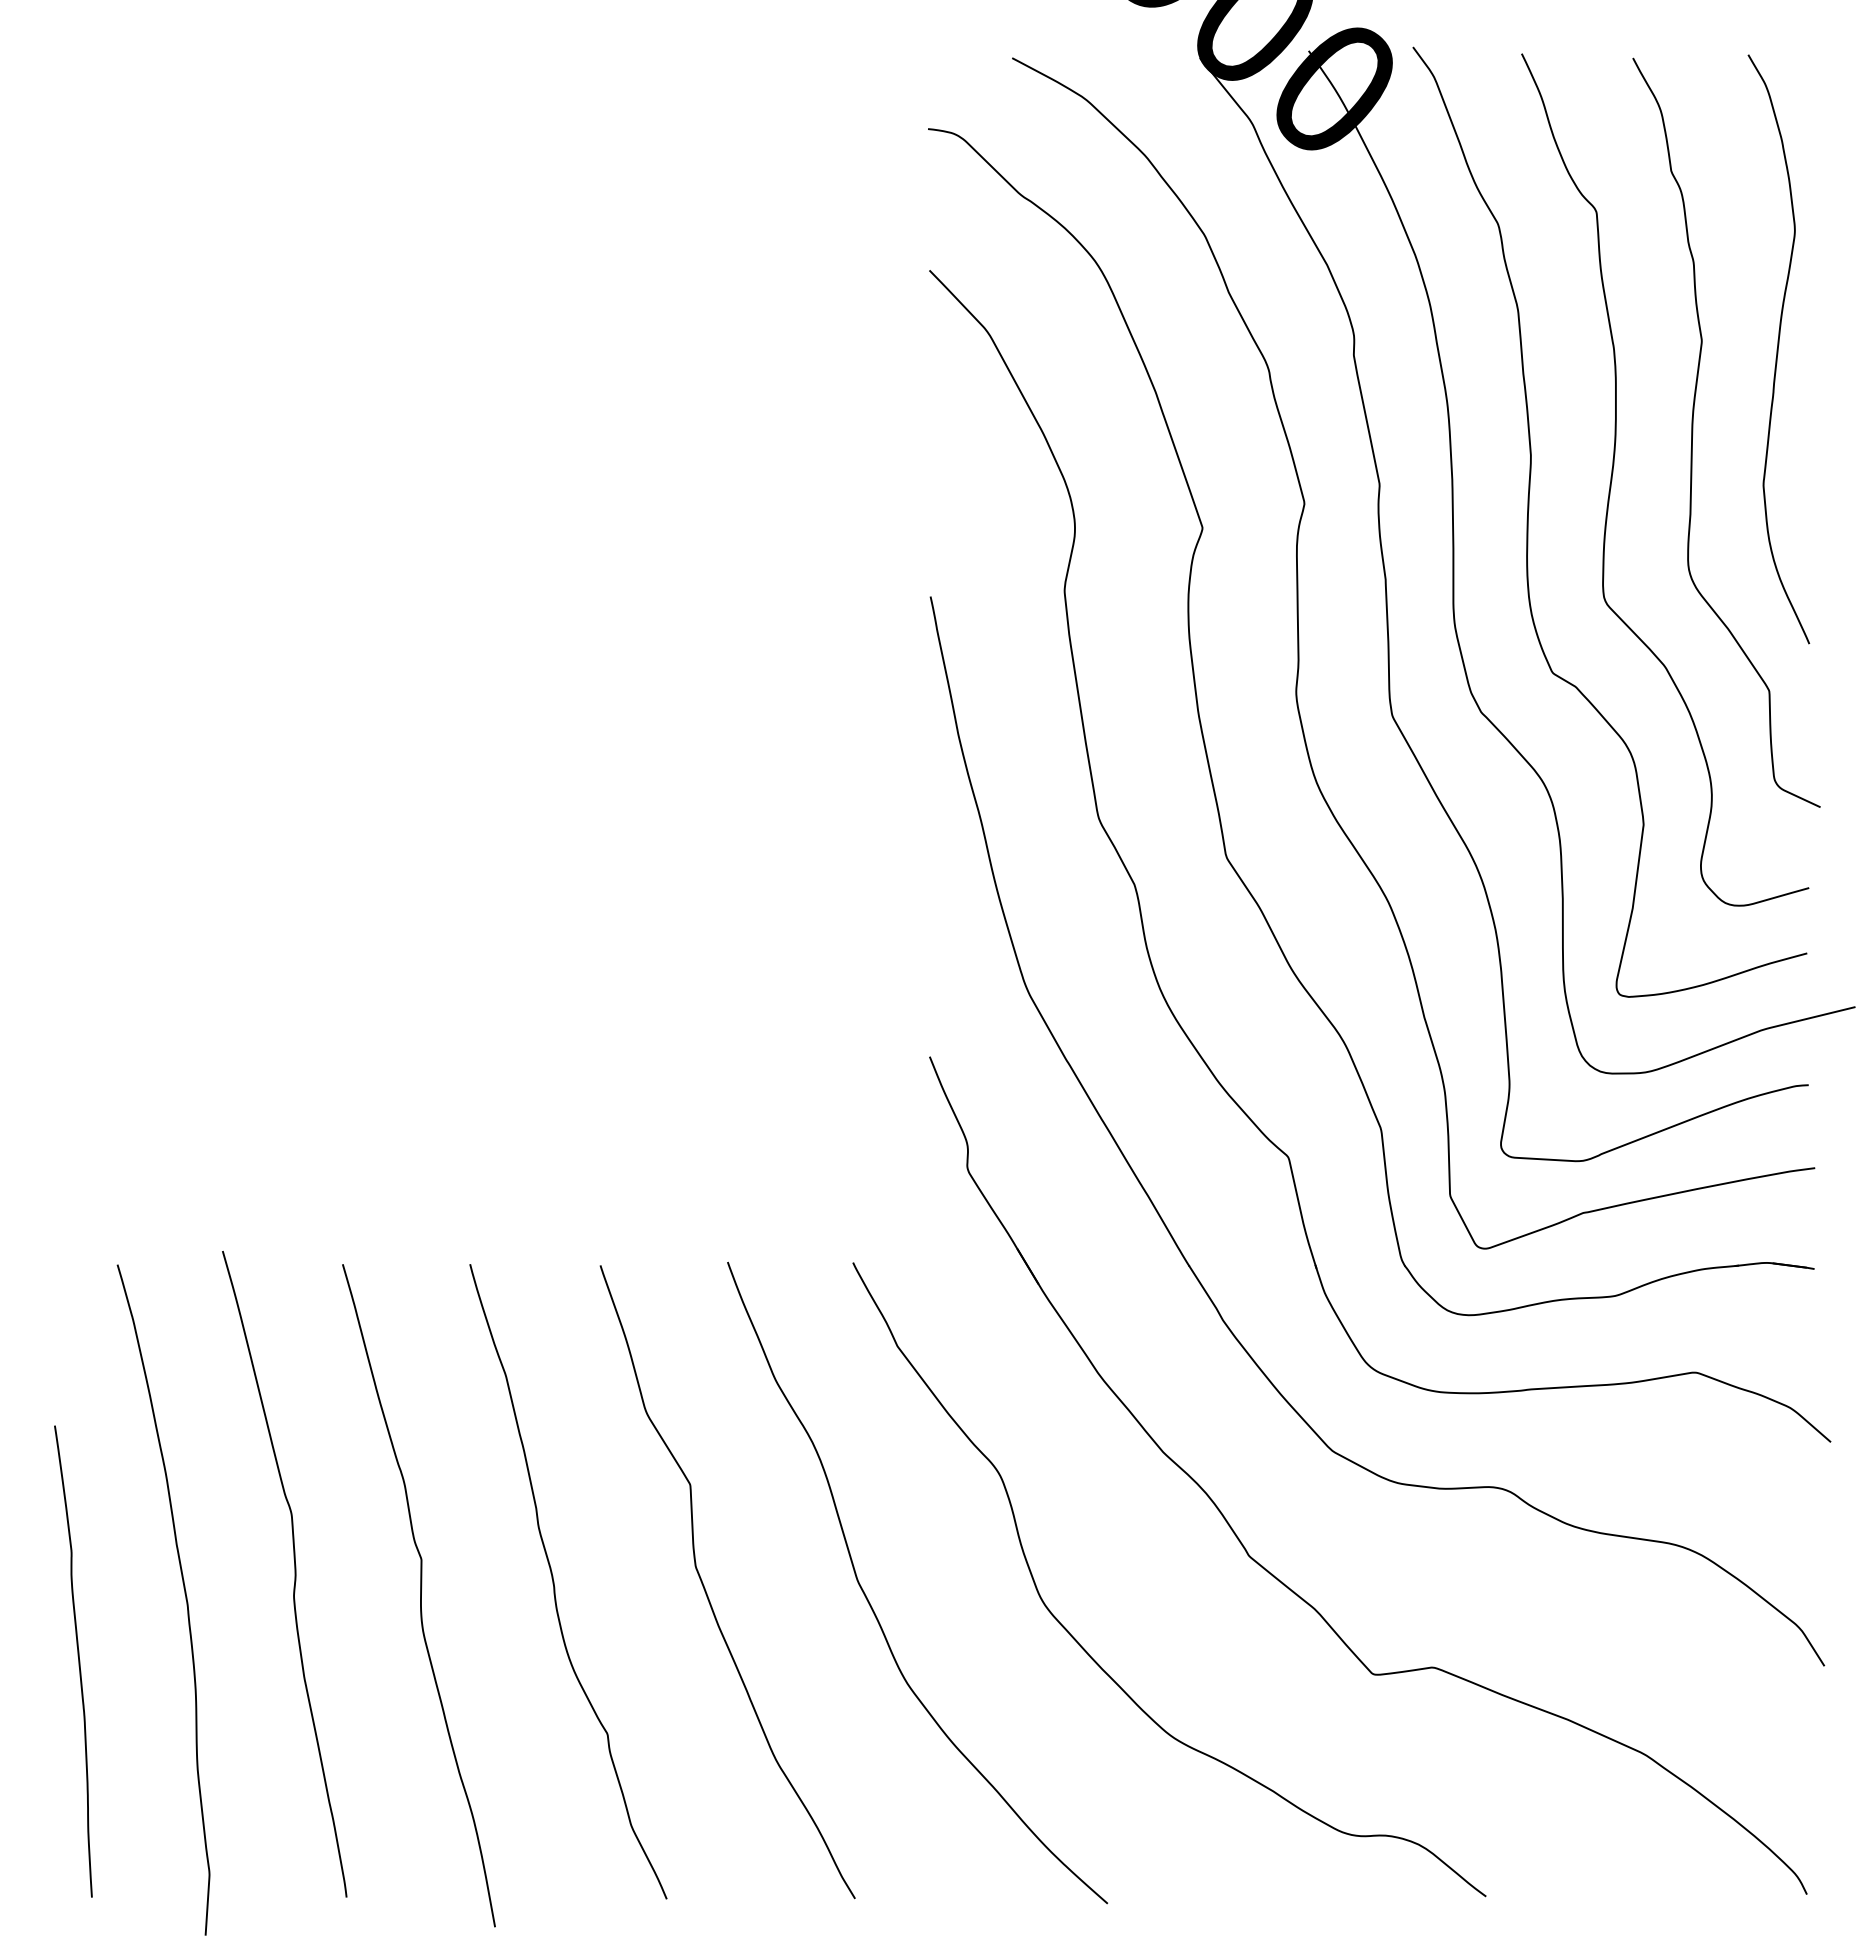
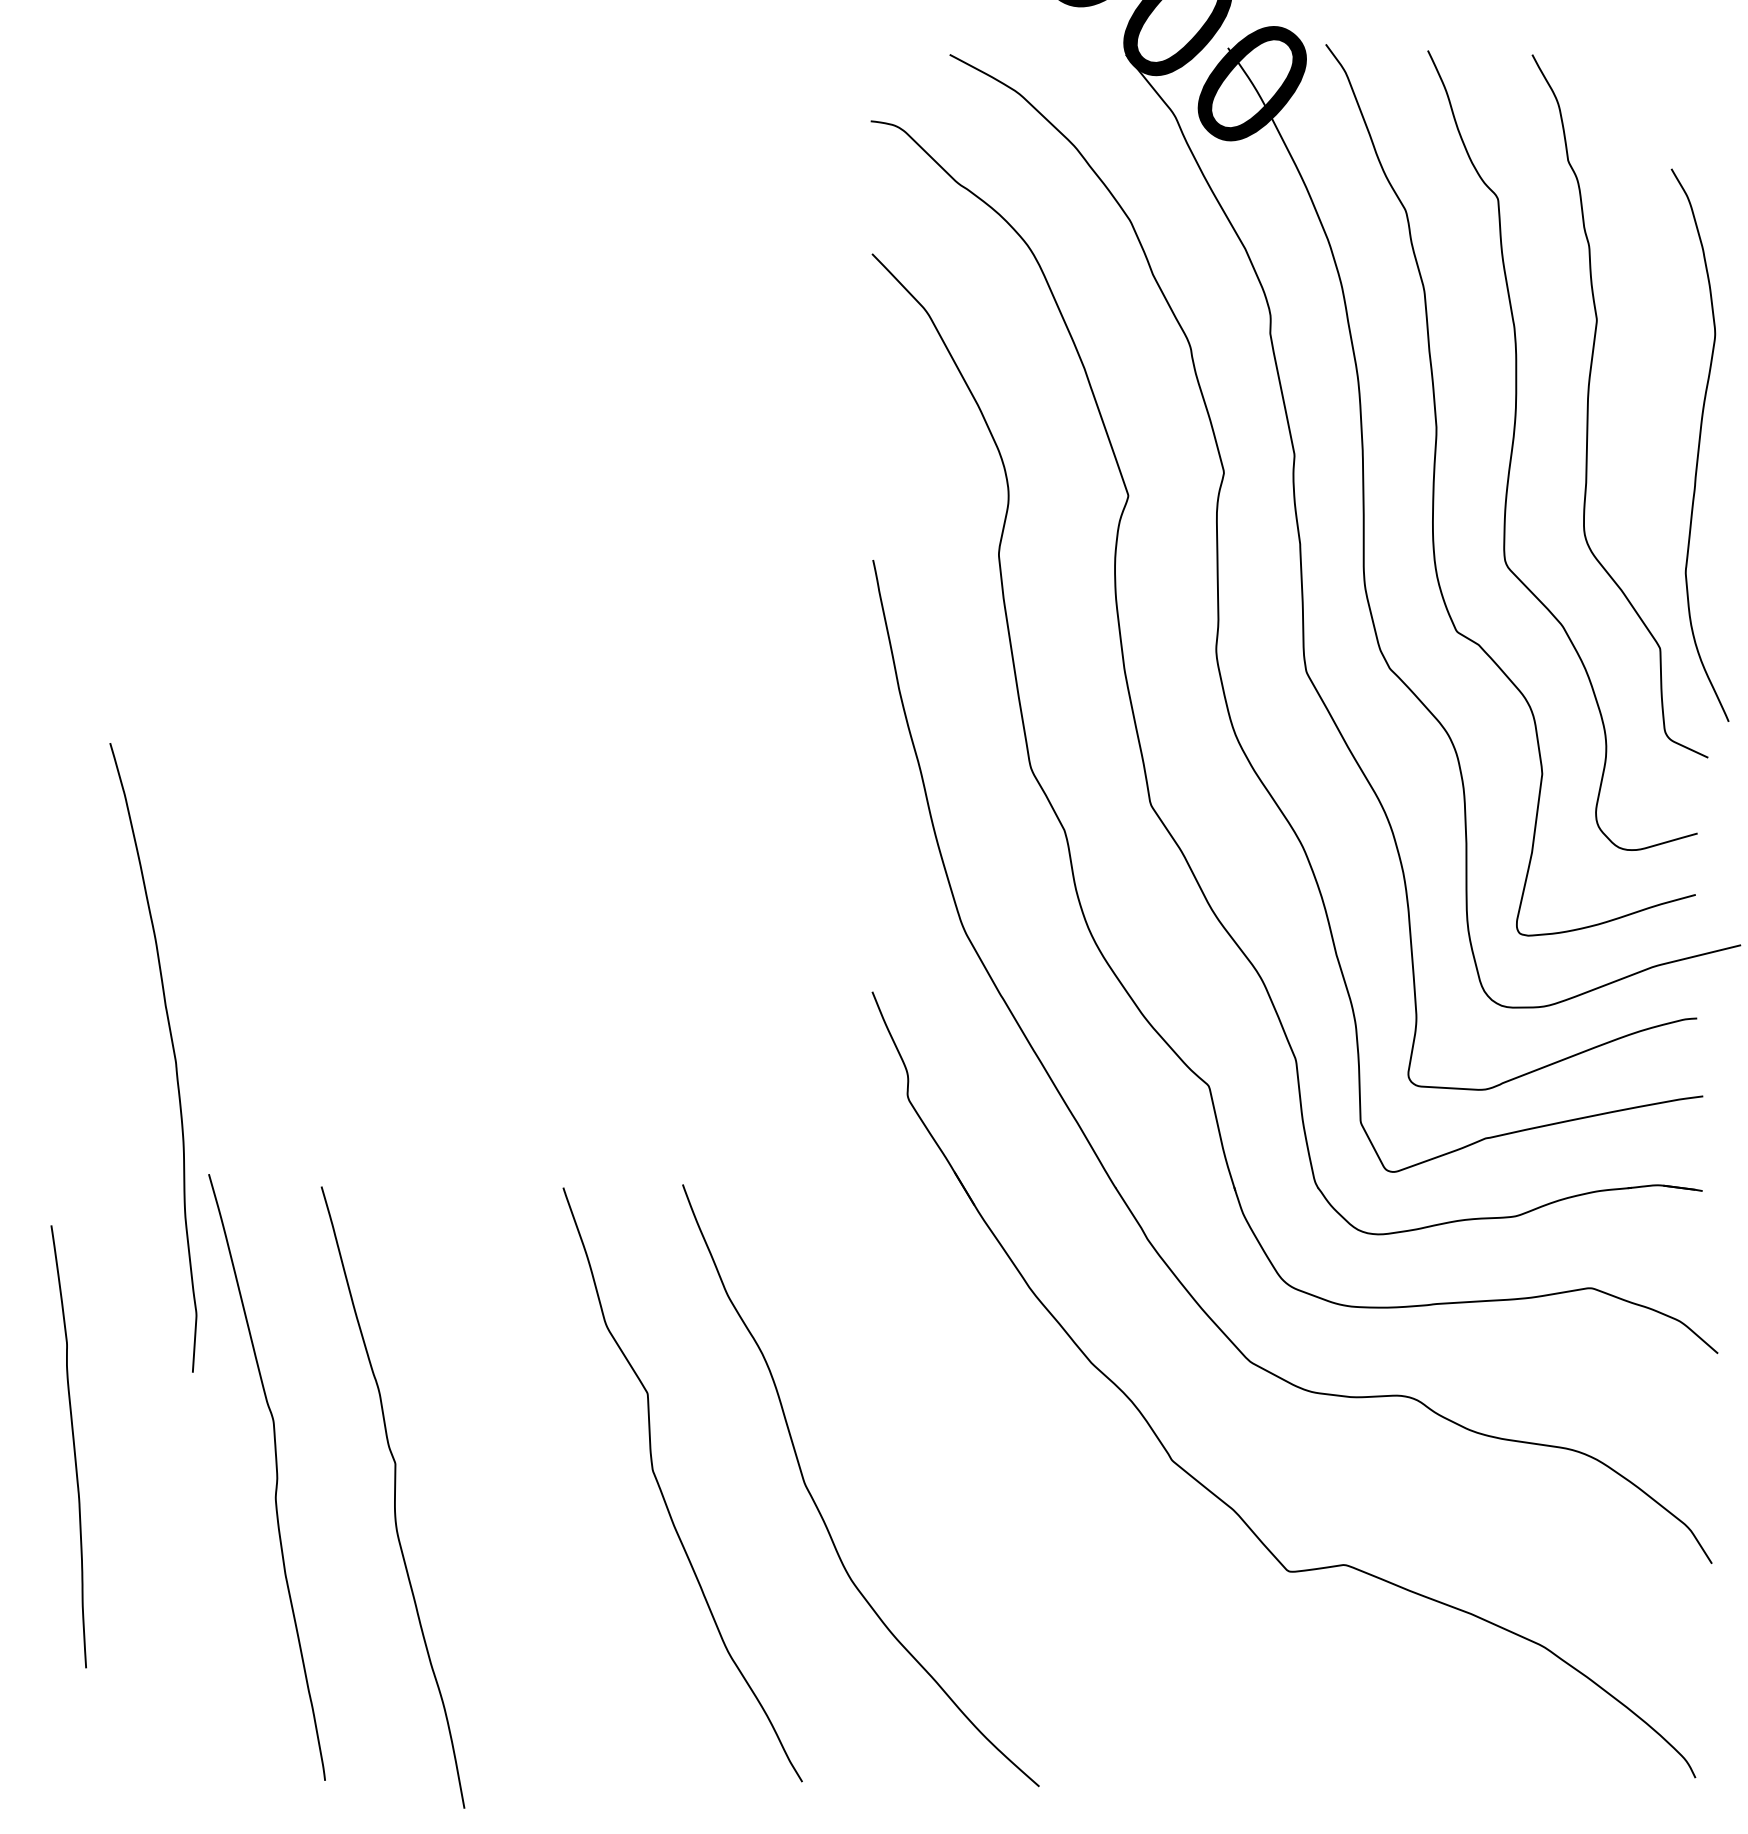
curve: (1778, 349) -> (1699, 445), moved
curve: (554, 1581) -> (520, 1484), removed
curve: (184, 1594) -> (173, 1052), moved
curve: (1087, 1651) -> (1020, 1549), removed
curve: (78, 1661) -> (73, 1446), moved

